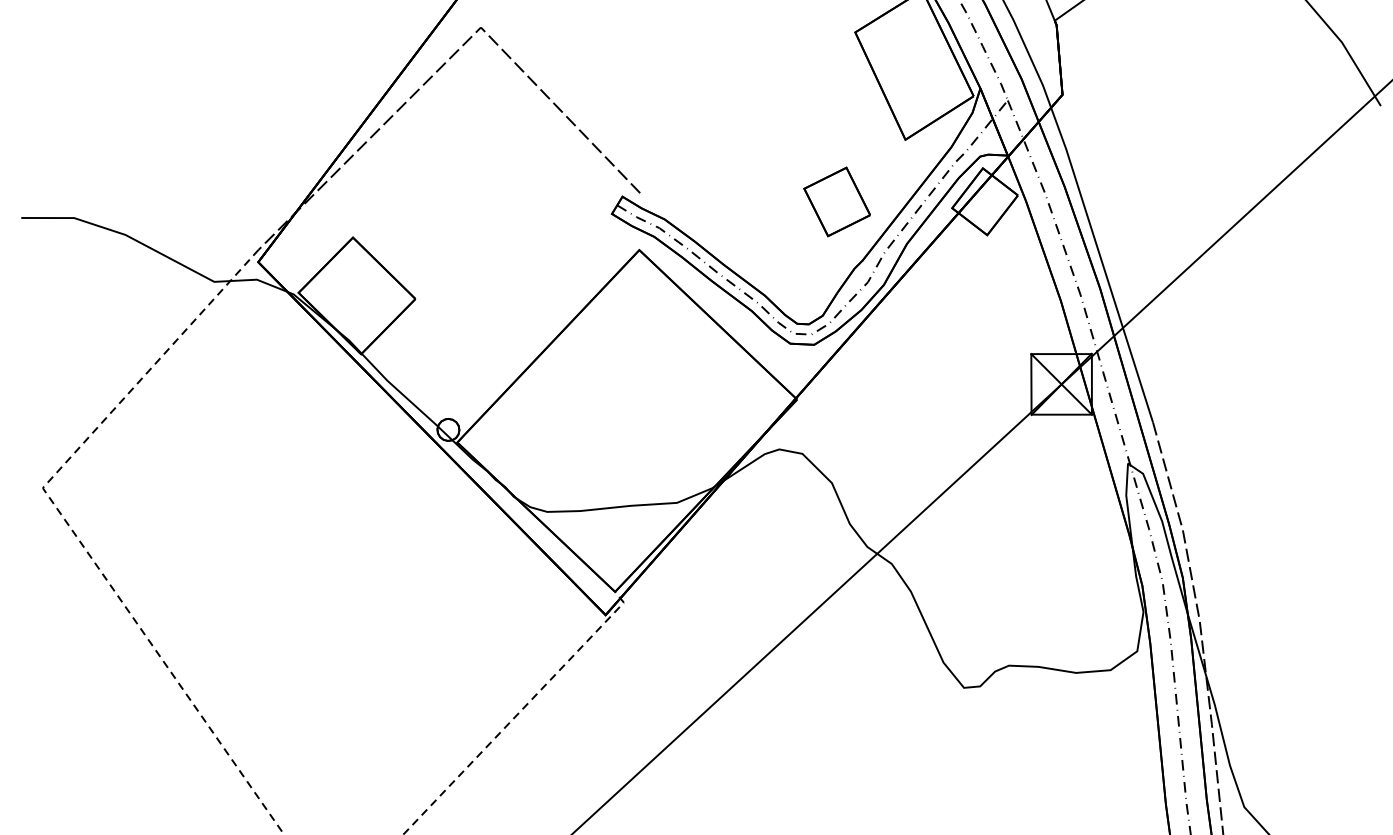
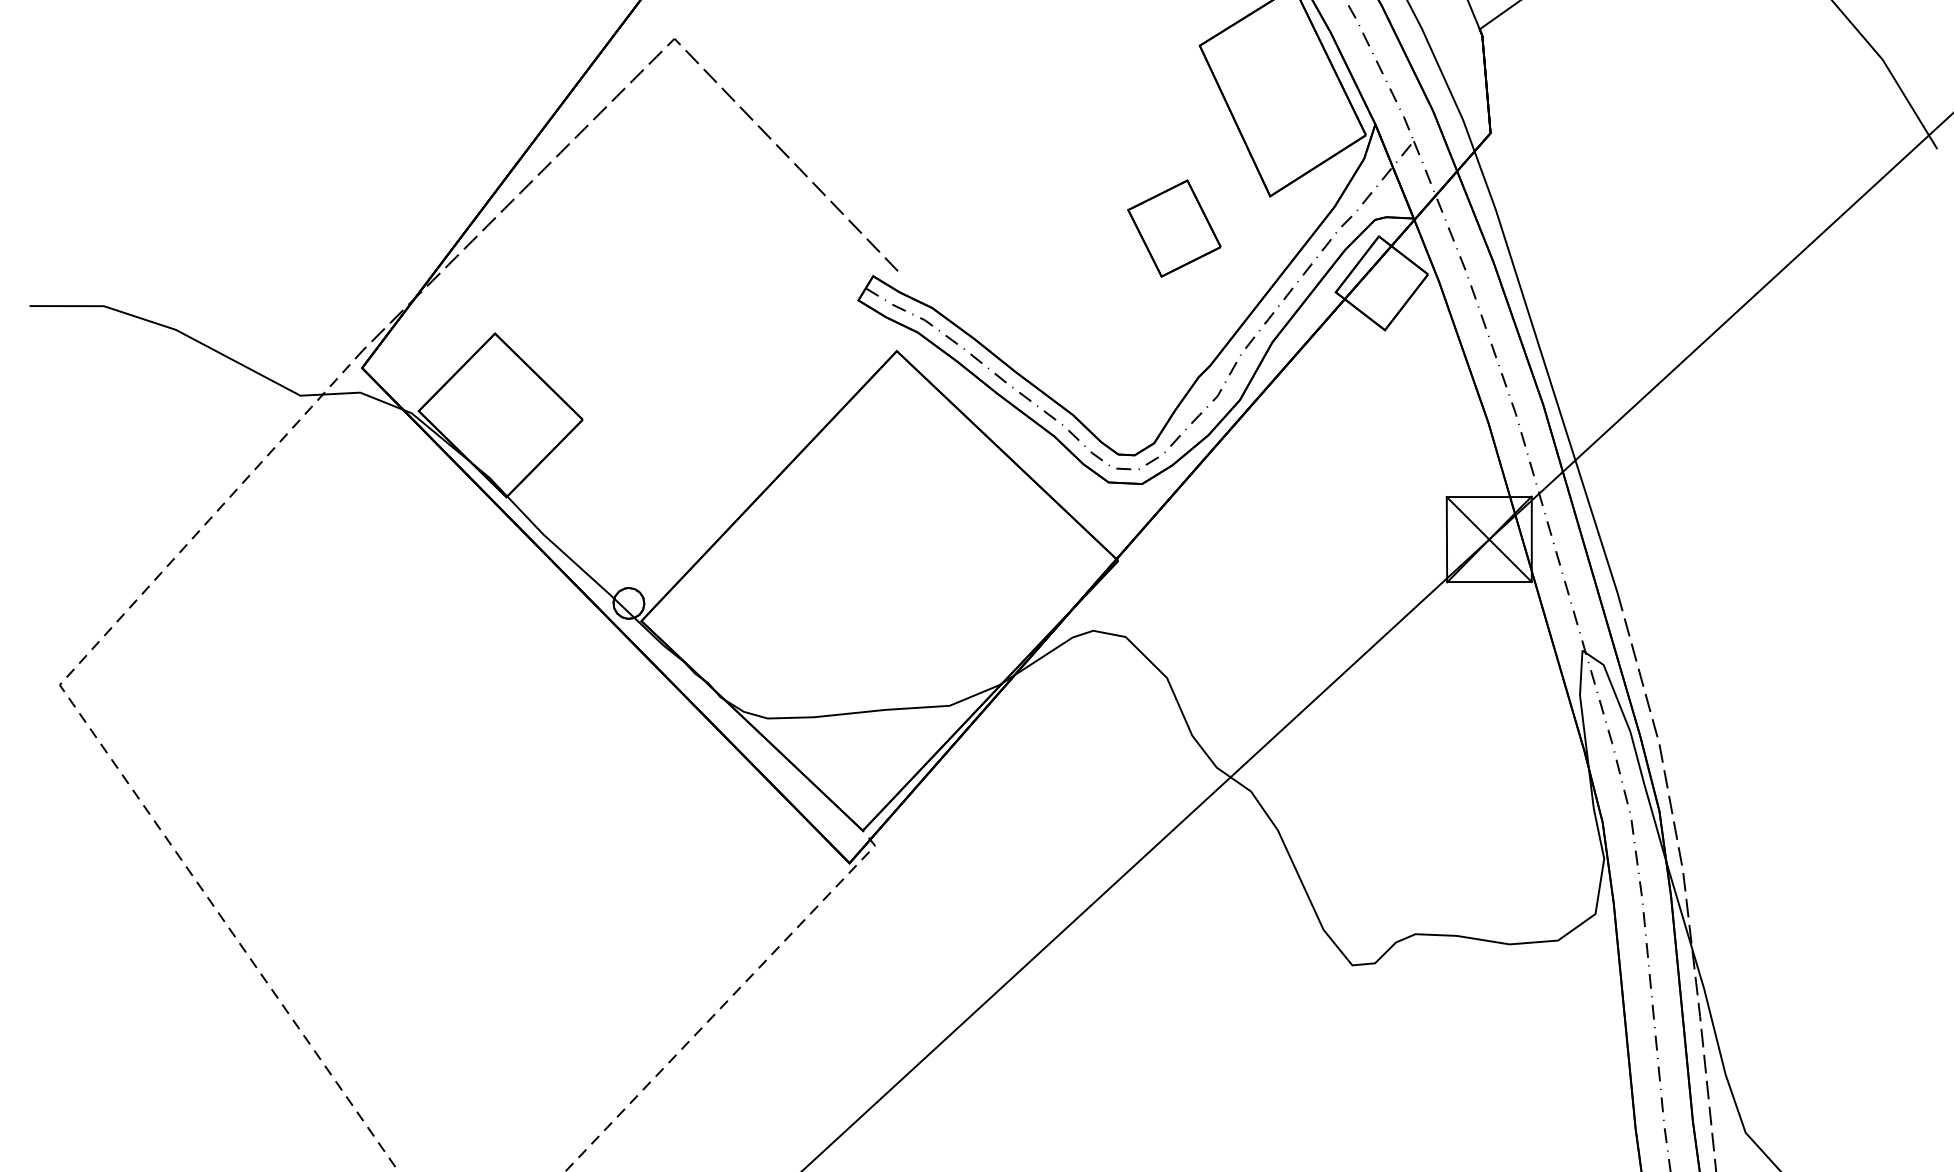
part: (837, 201) -> (1174, 228), moved

